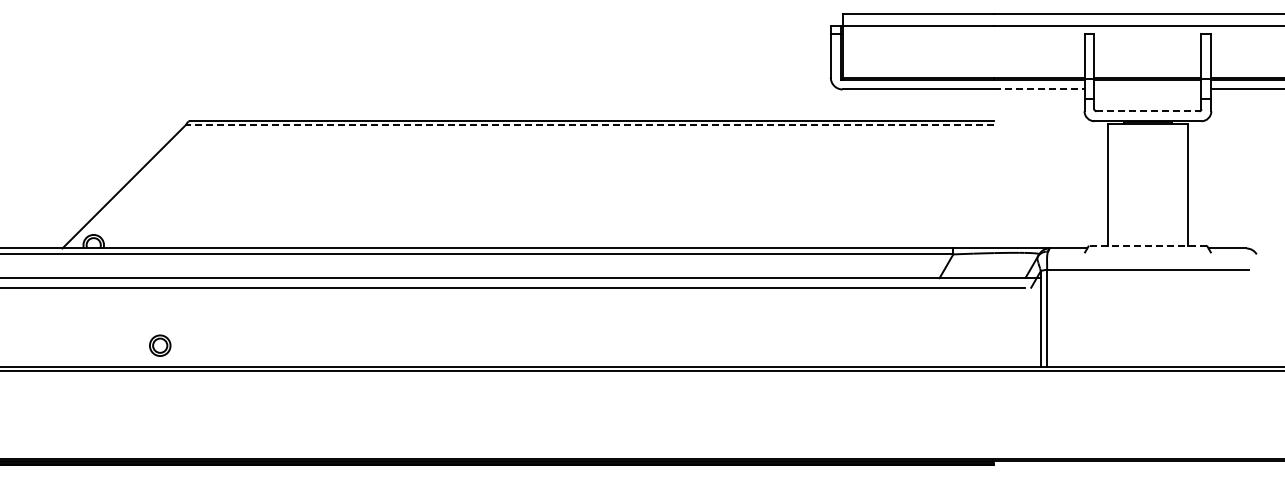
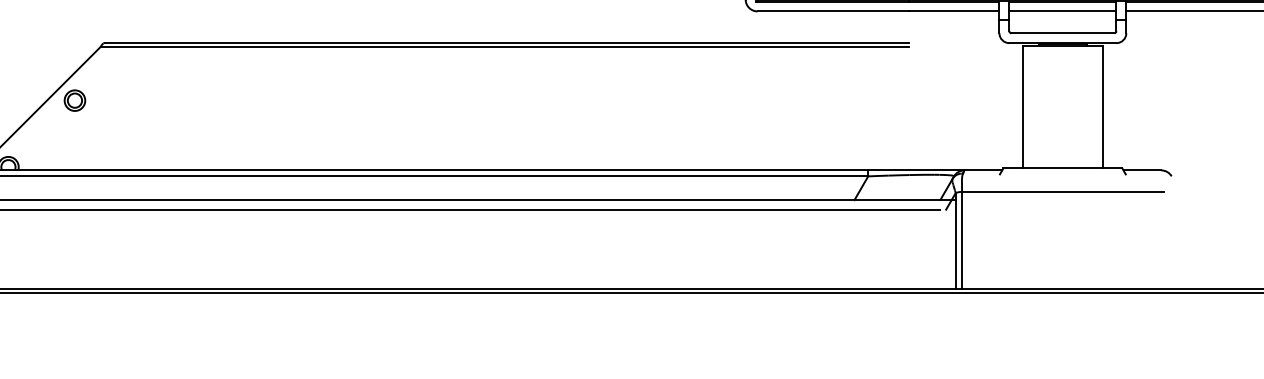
line: (1039, 89) -> (954, 11), dashed -> solid
line: (1147, 89) -> (1062, 11), added
line: (1147, 111) -> (1062, 33), dashed -> solid
line: (589, 125) -> (504, 47), dashed -> solid
line: (1147, 246) -> (1062, 168), dashed -> solid
part: (160, 345) -> (75, 100), moved

